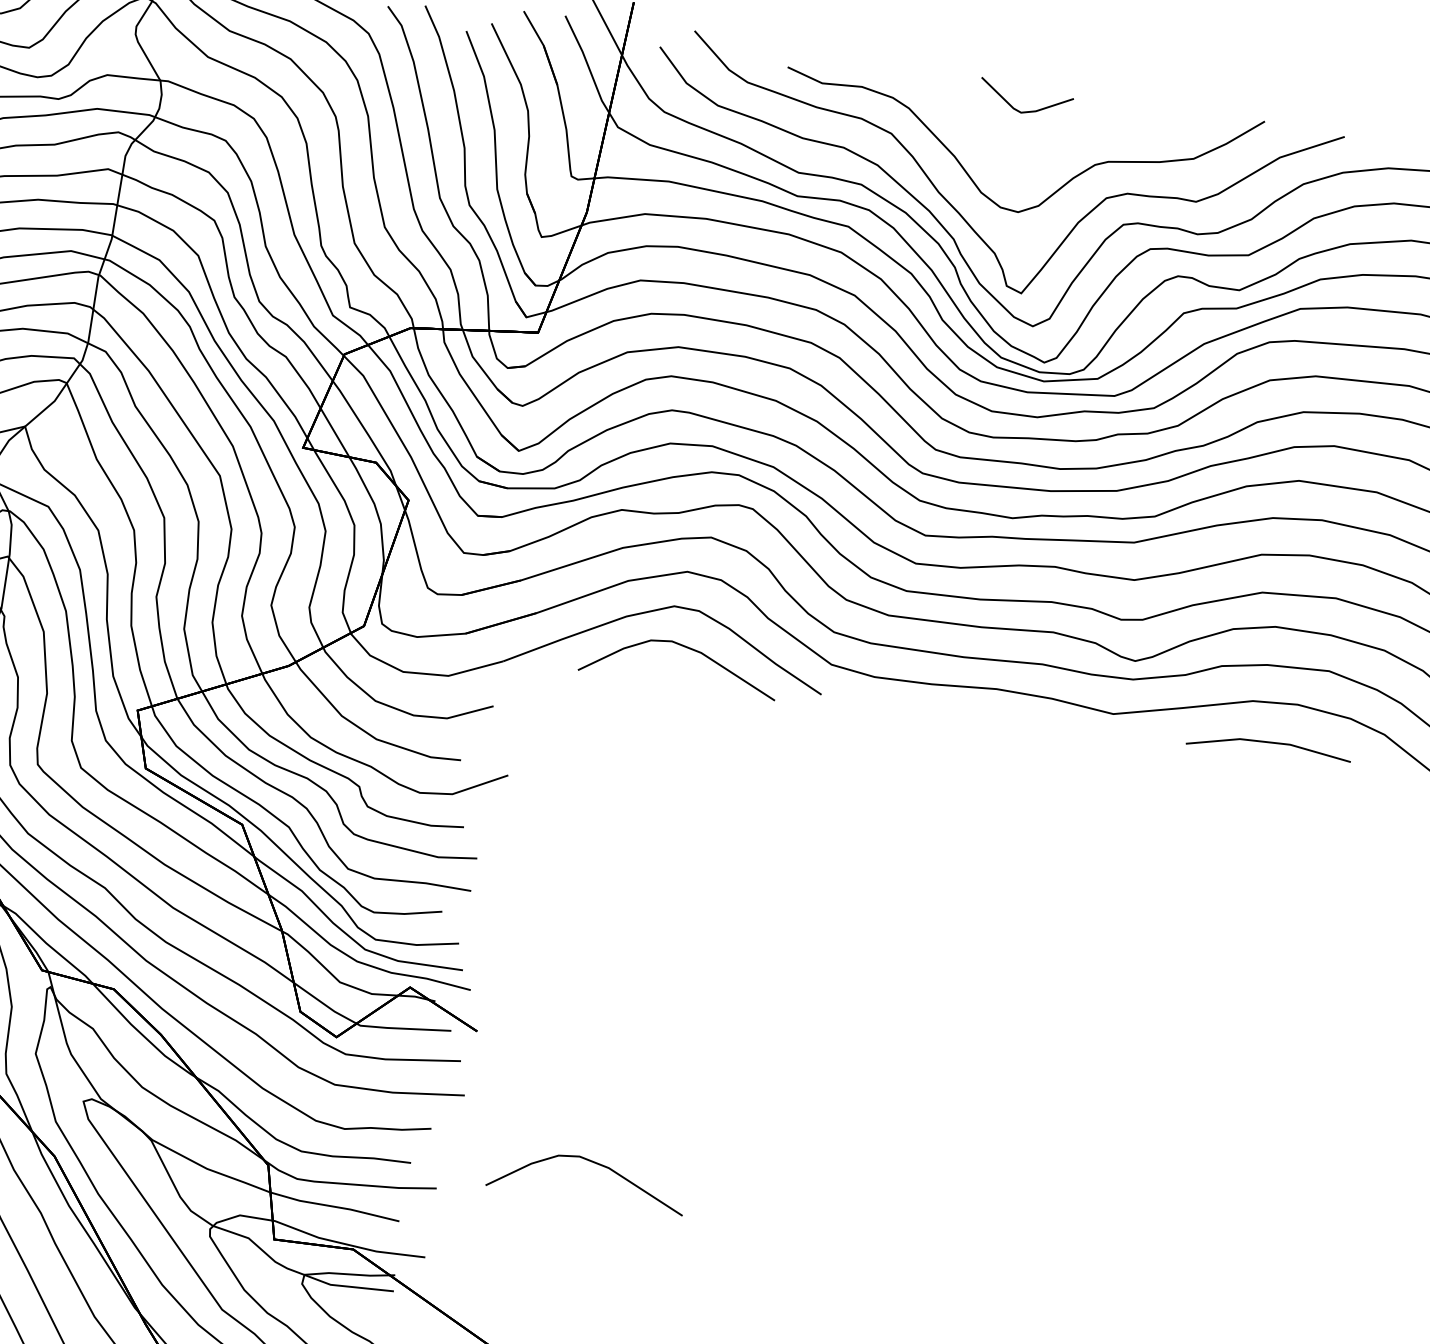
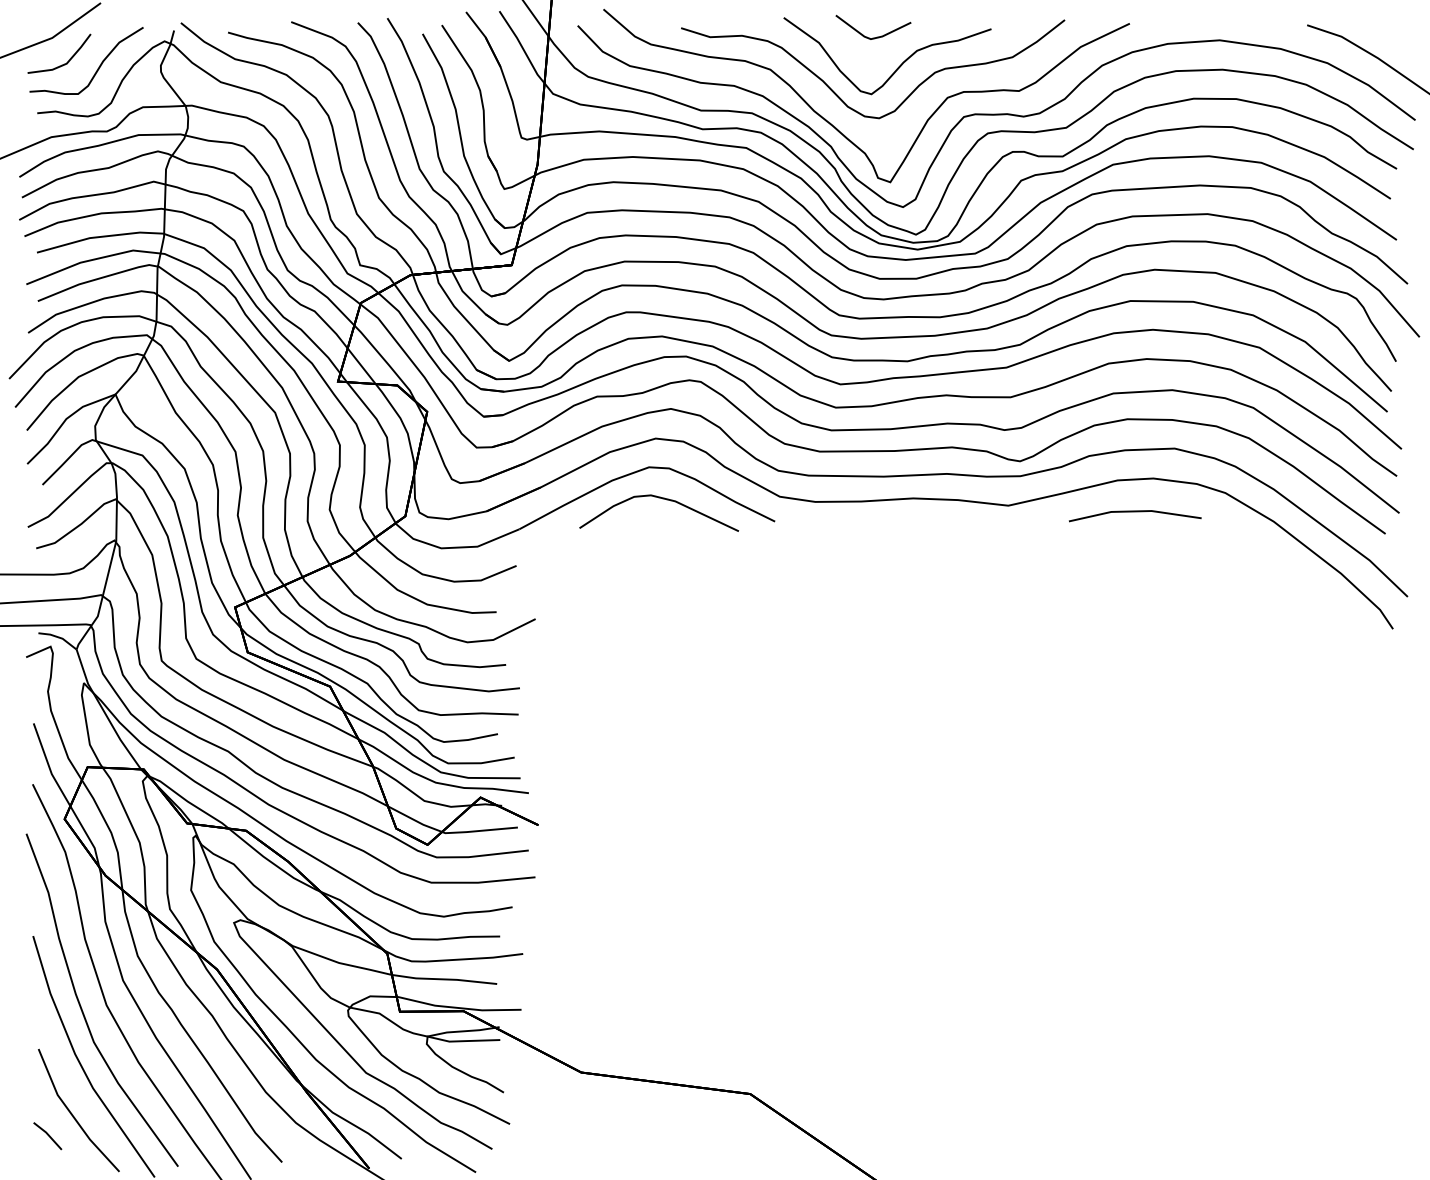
part: (1050, 151) -> (898, 66), added
part: (593, 1163) -> (644, 917), removed

